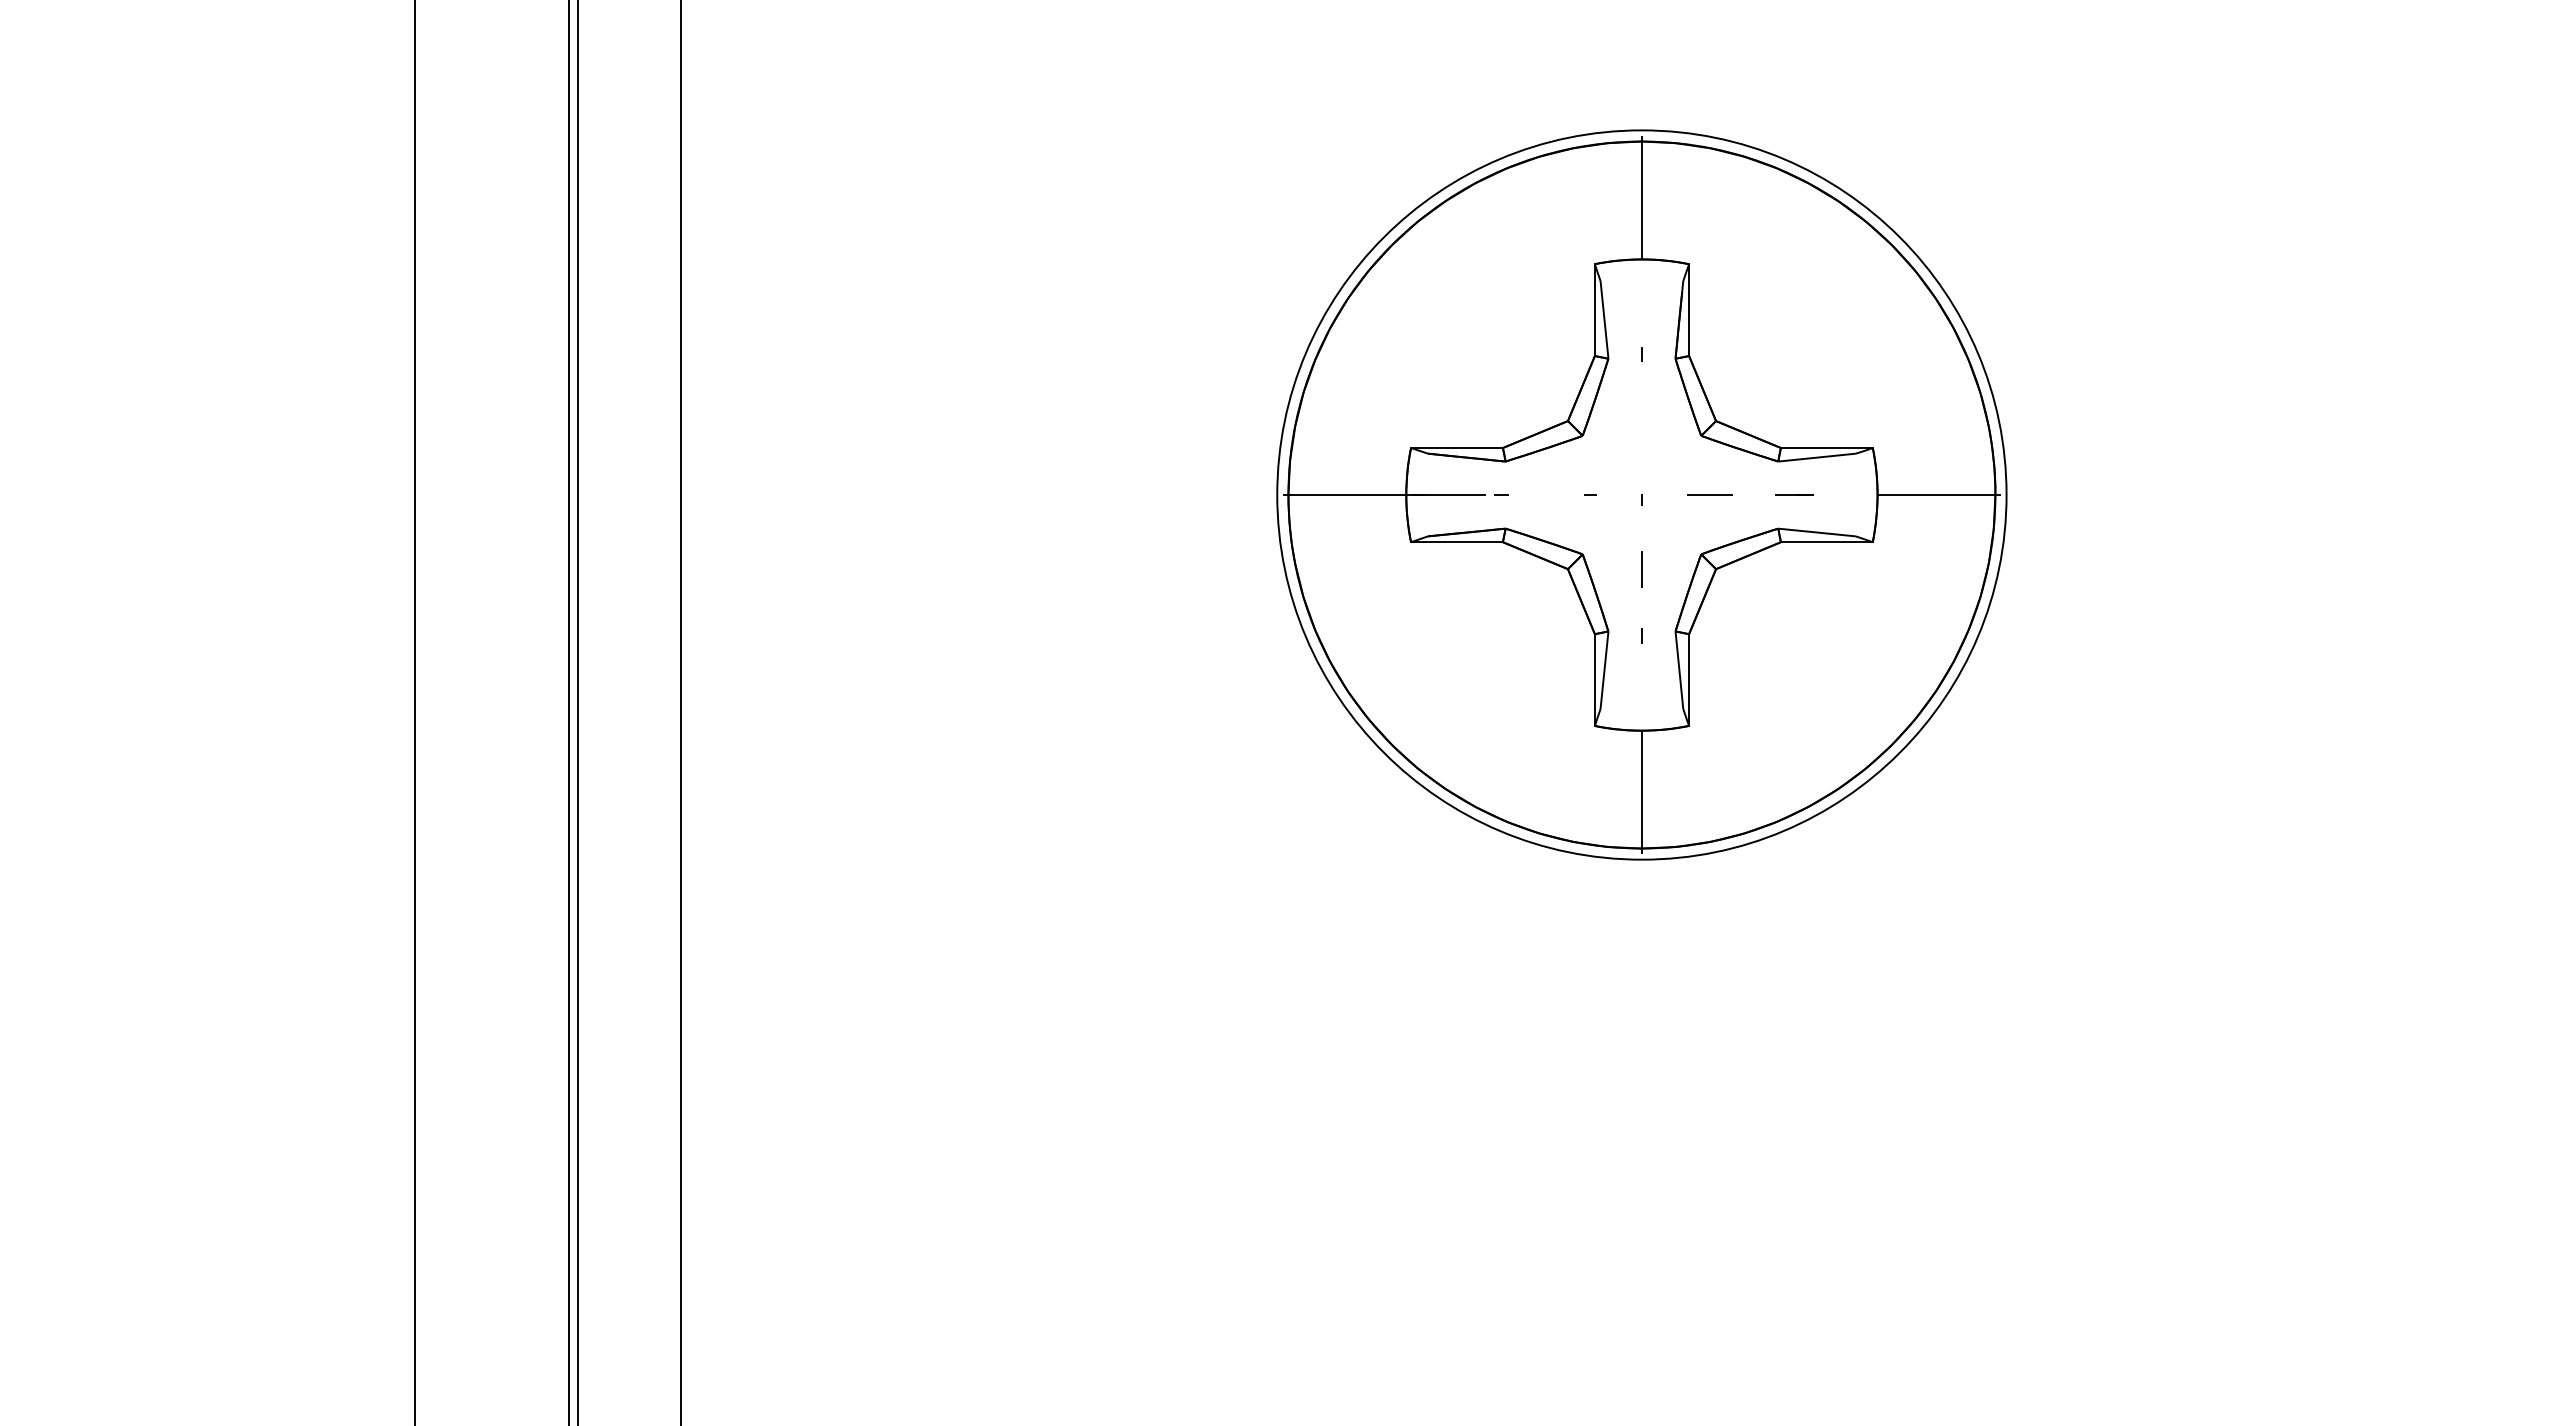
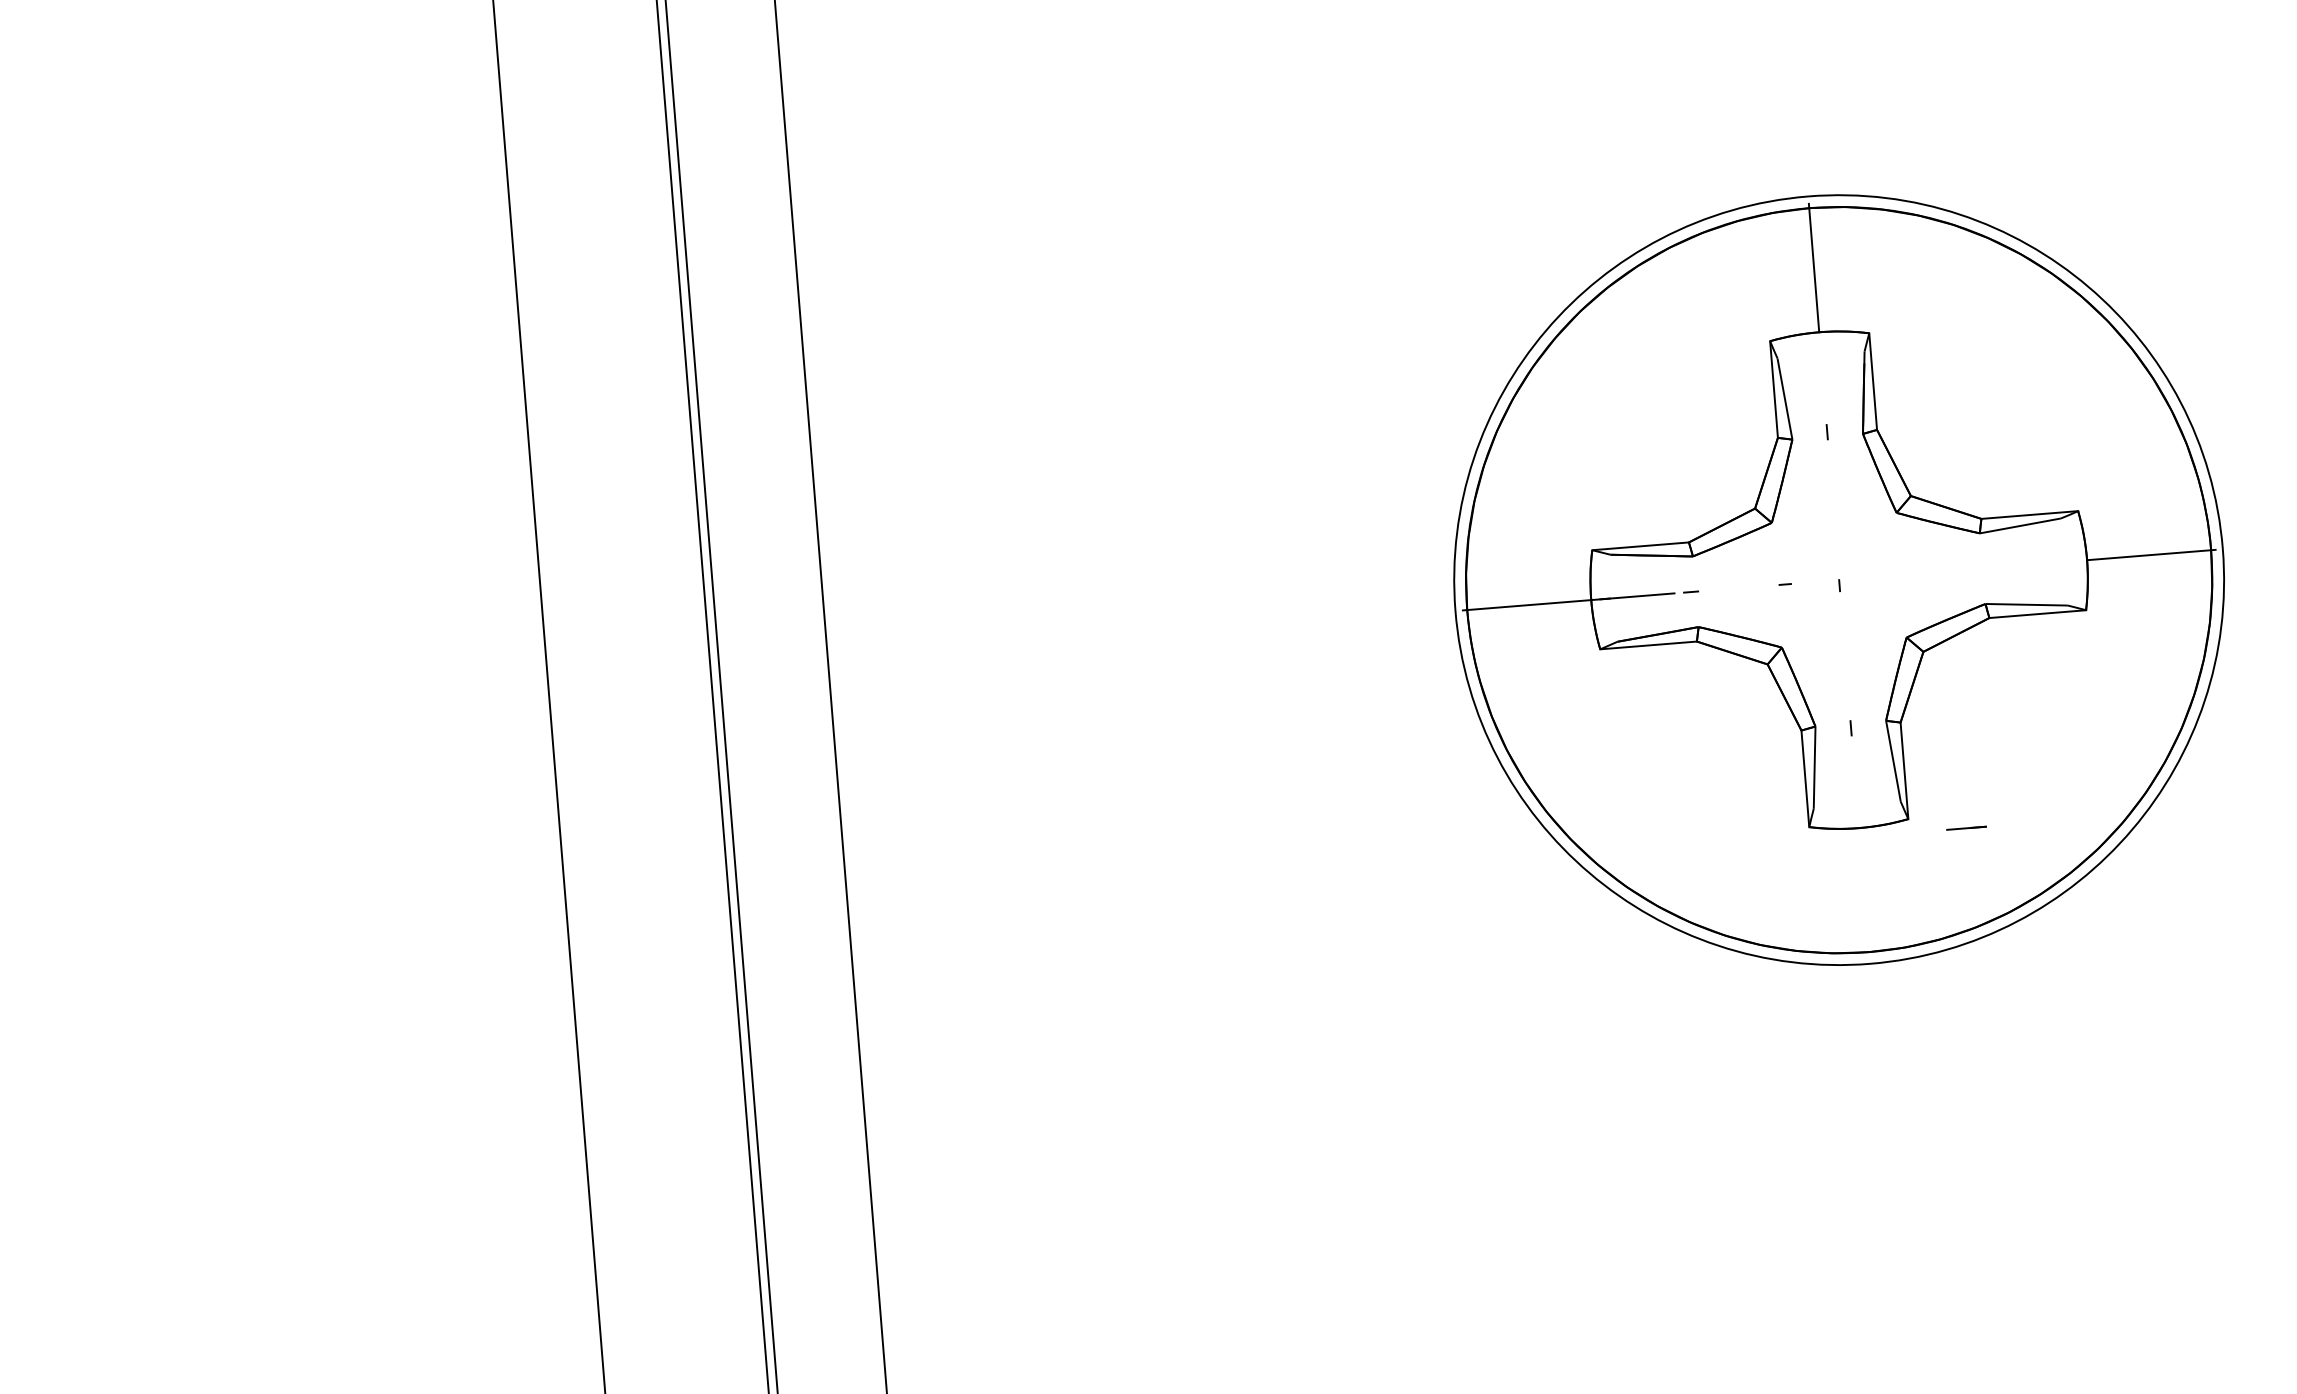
line: (1794, 494) -> (1966, 827), moved
line: (1709, 495) -> (1910, 574), removed
line: (1641, 569) -> (1845, 658), removed
line: (1641, 791) -> (1863, 892), removed

